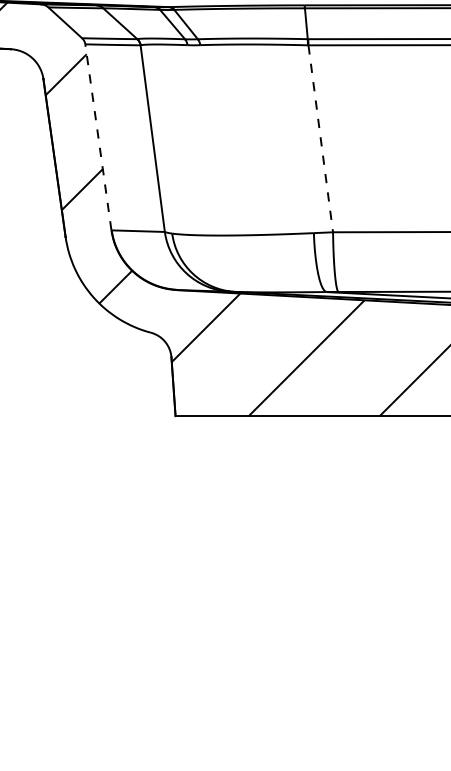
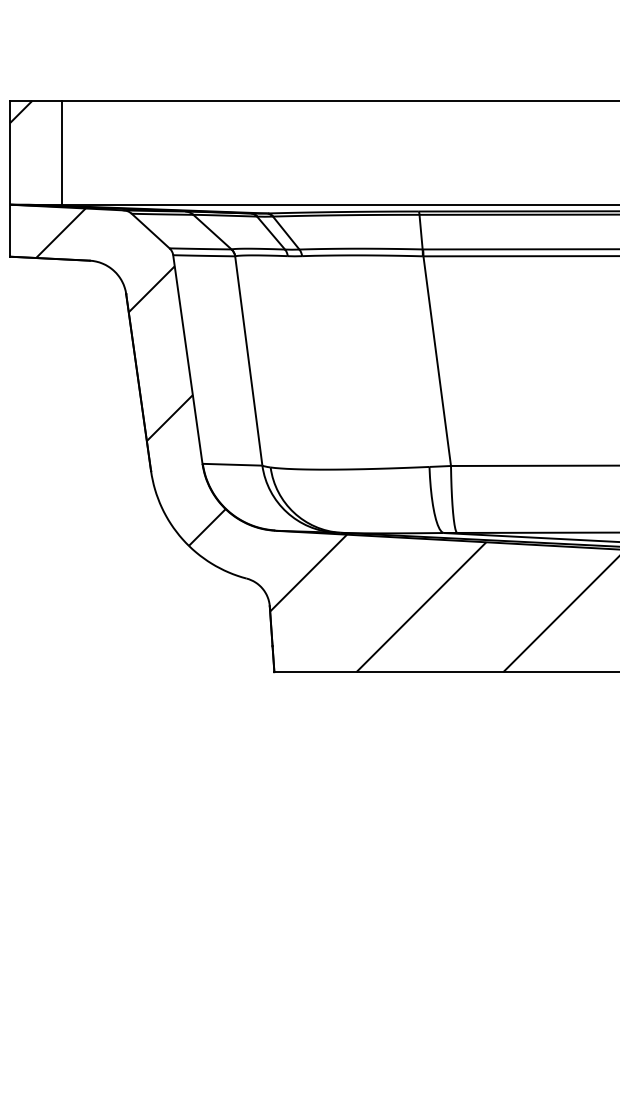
line: (98, 137) -> (187, 359), dashed -> solid
line: (321, 139) -> (437, 361), dashed -> solid

